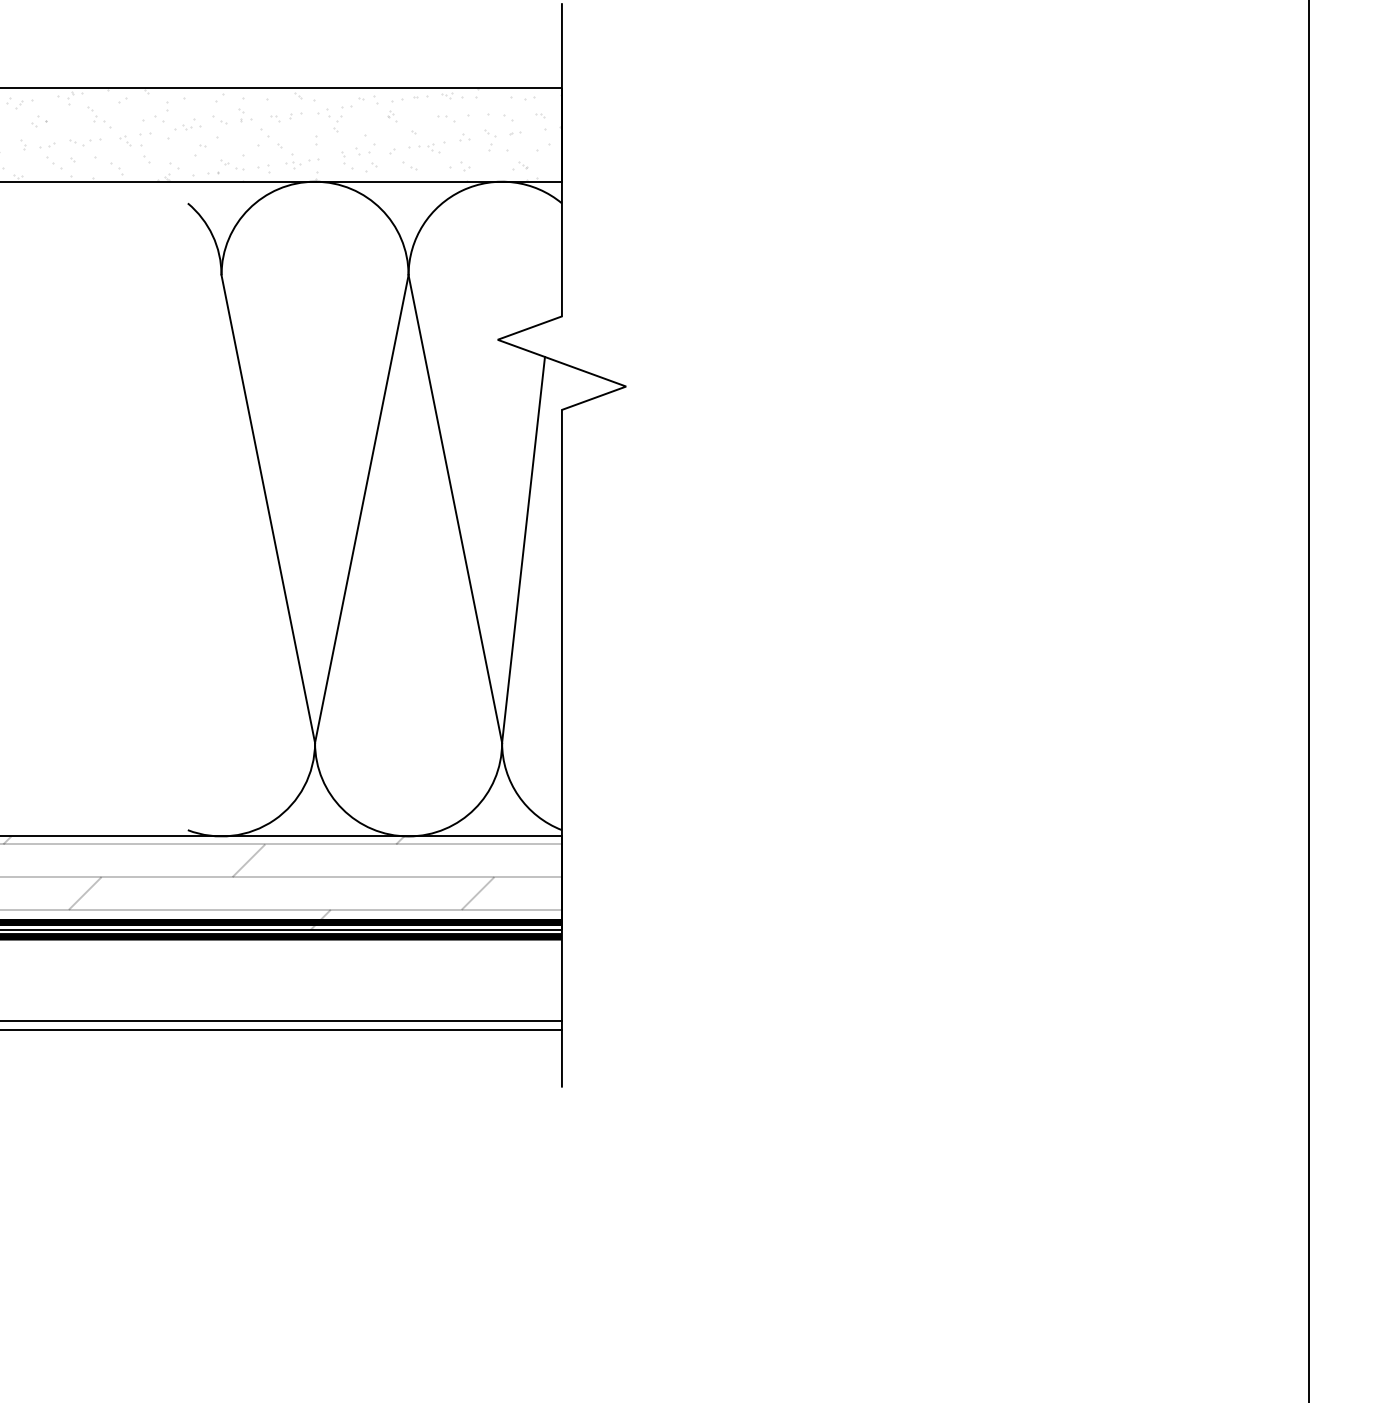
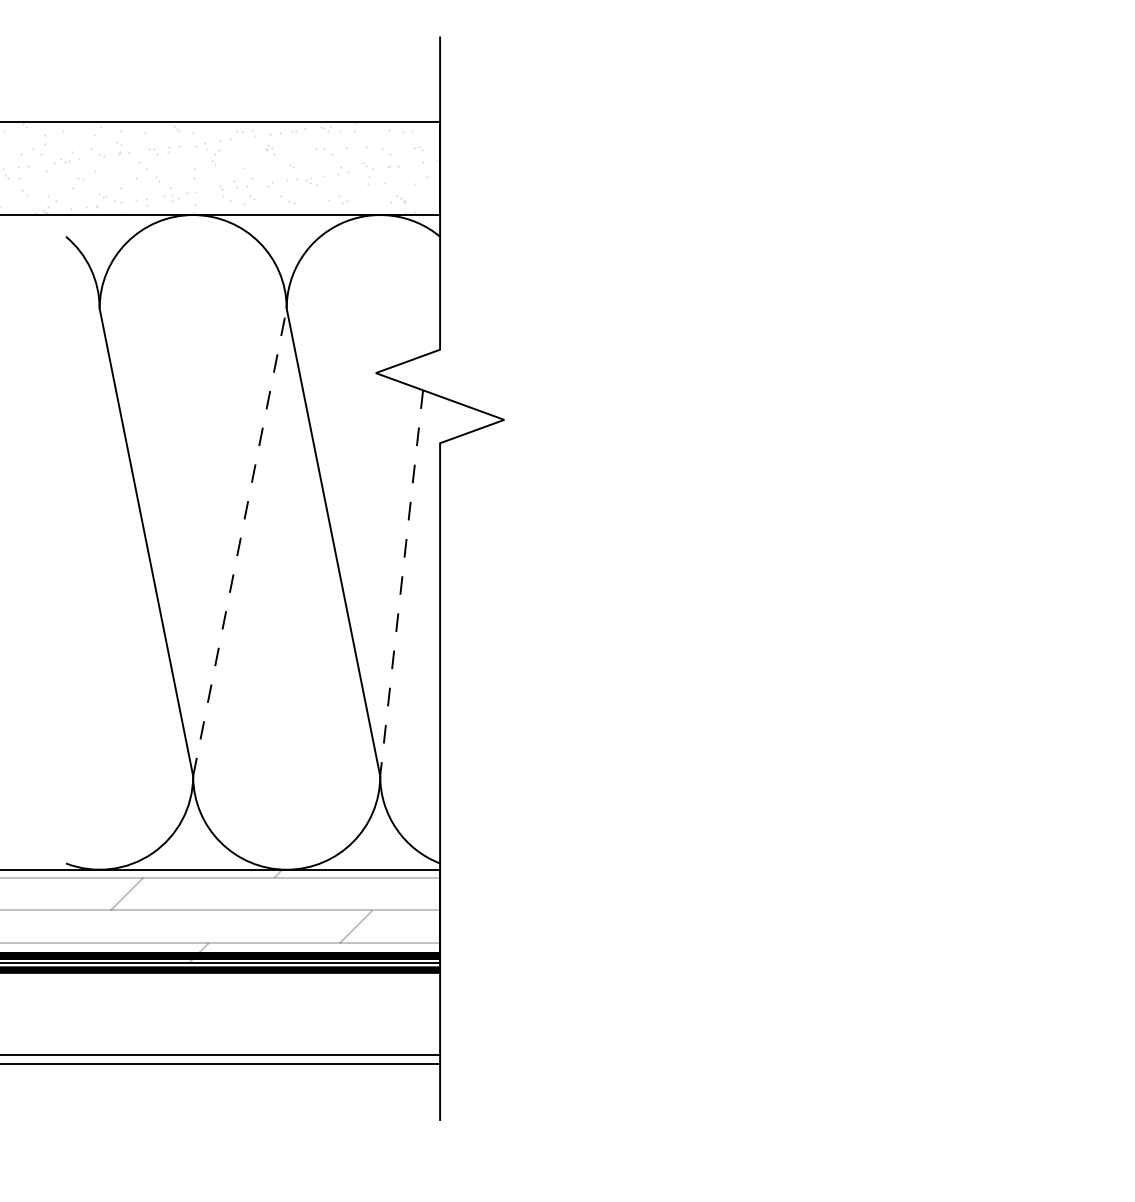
line: (361, 508) -> (239, 541), solid -> dashed
line: (523, 550) -> (401, 583), solid -> dashed

